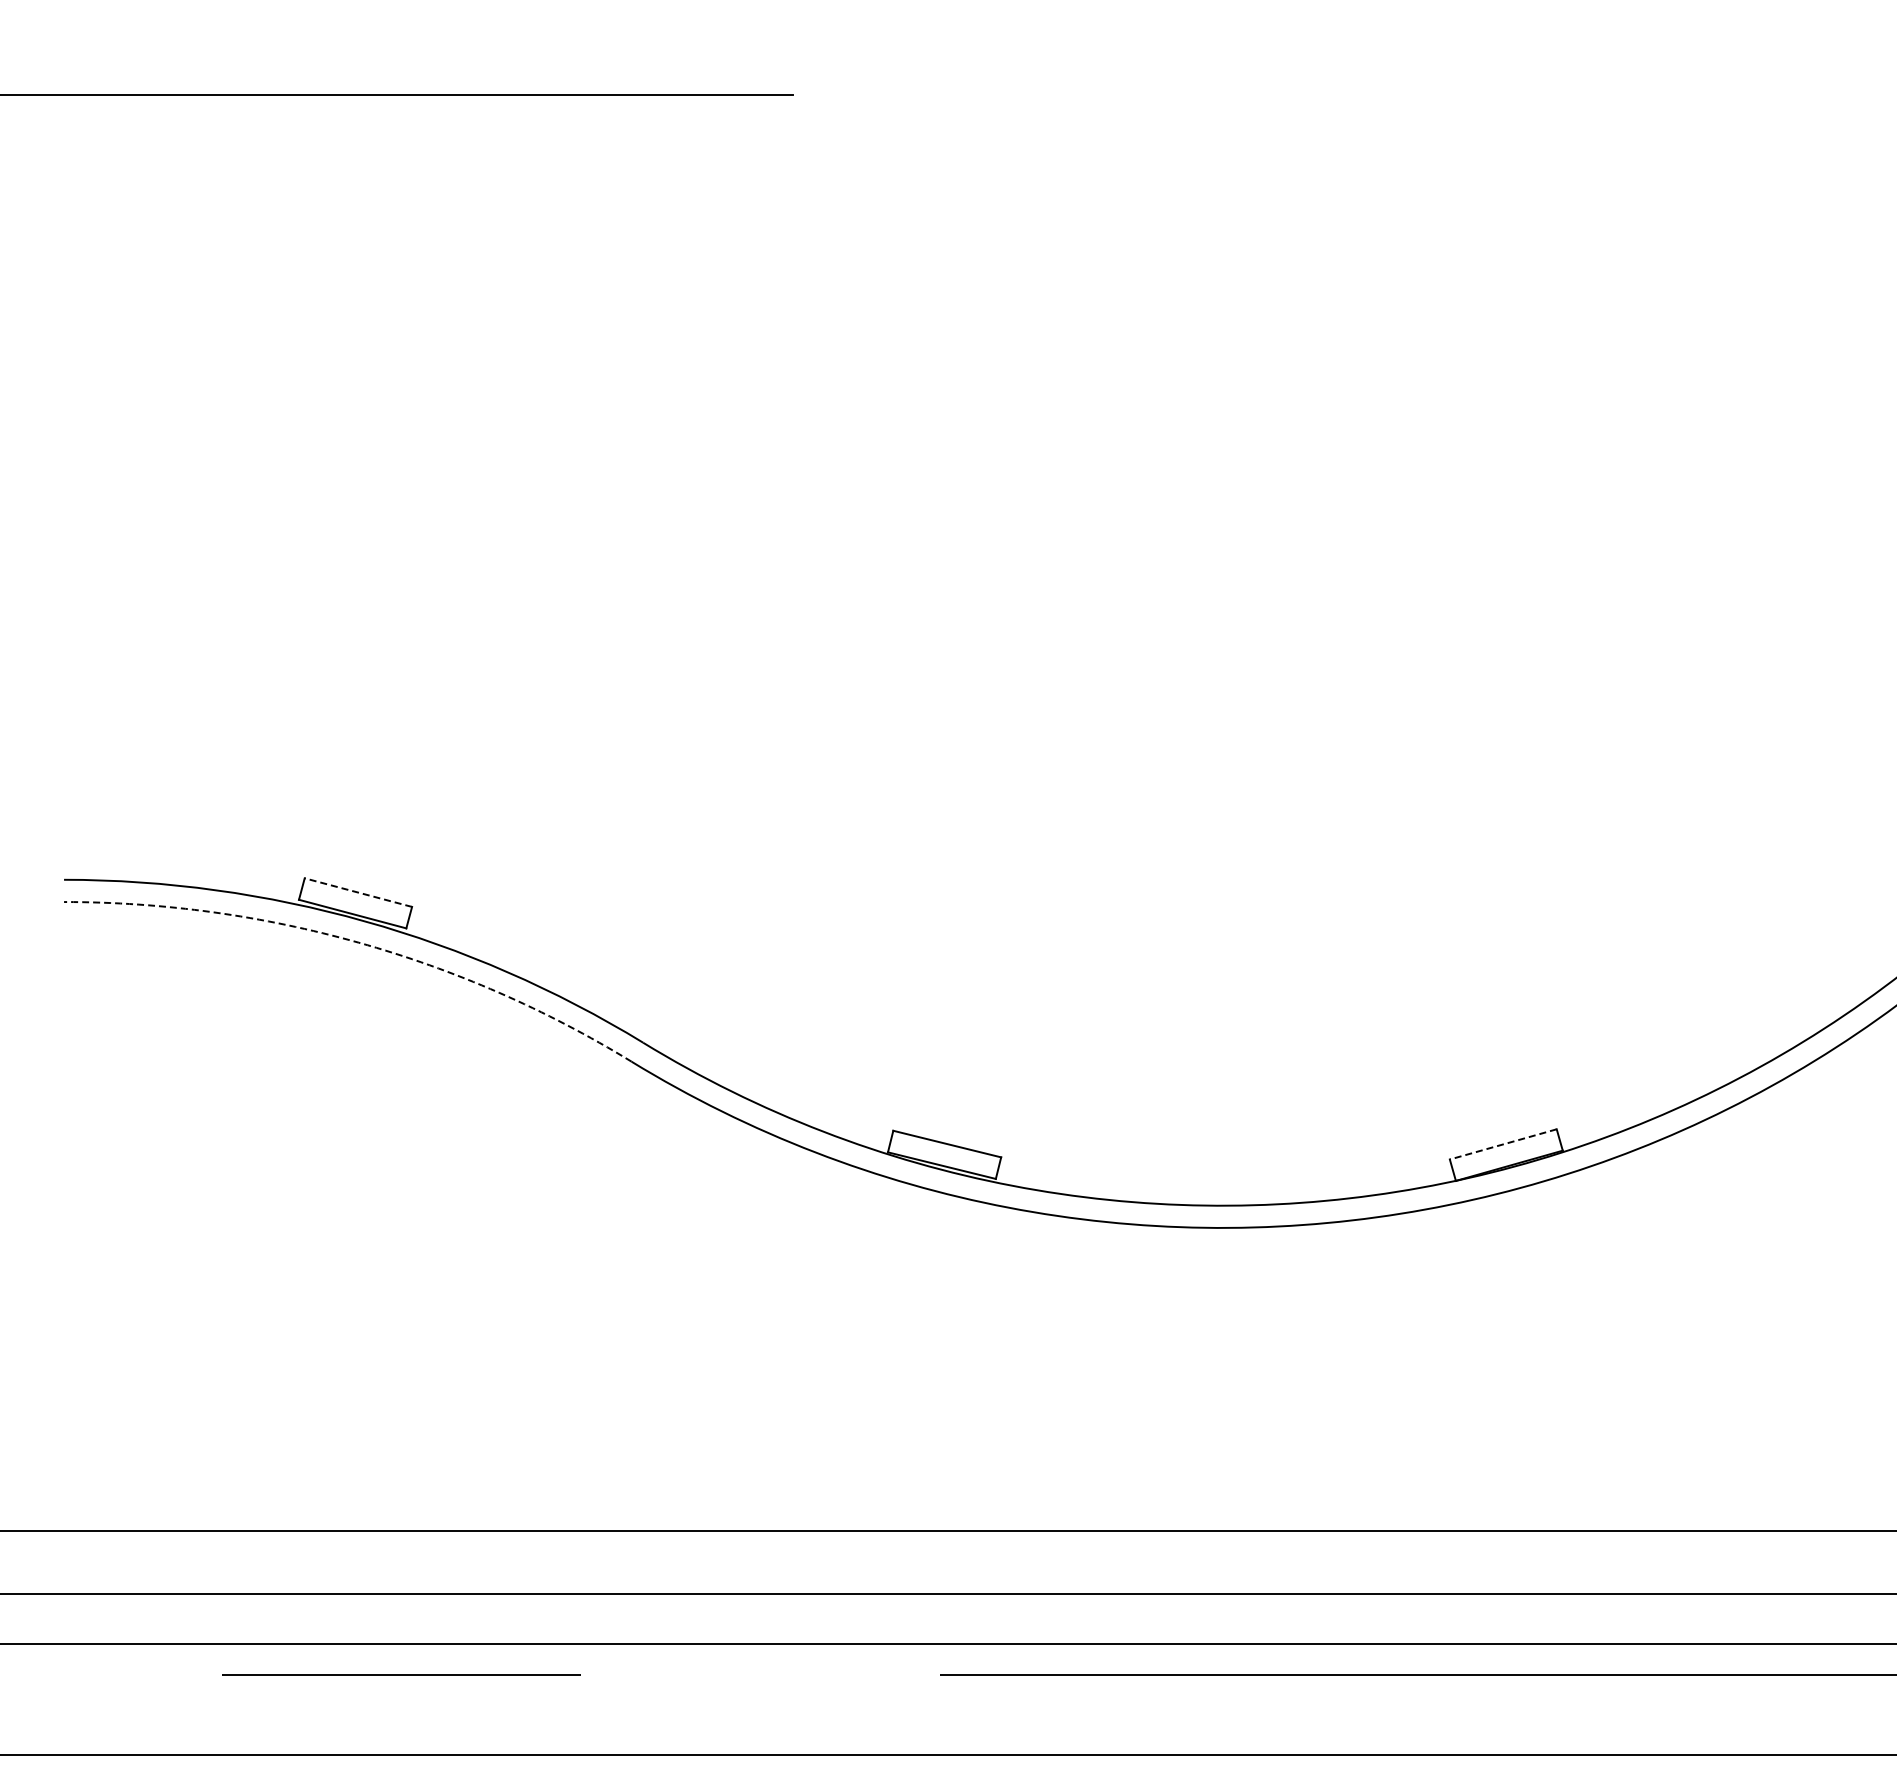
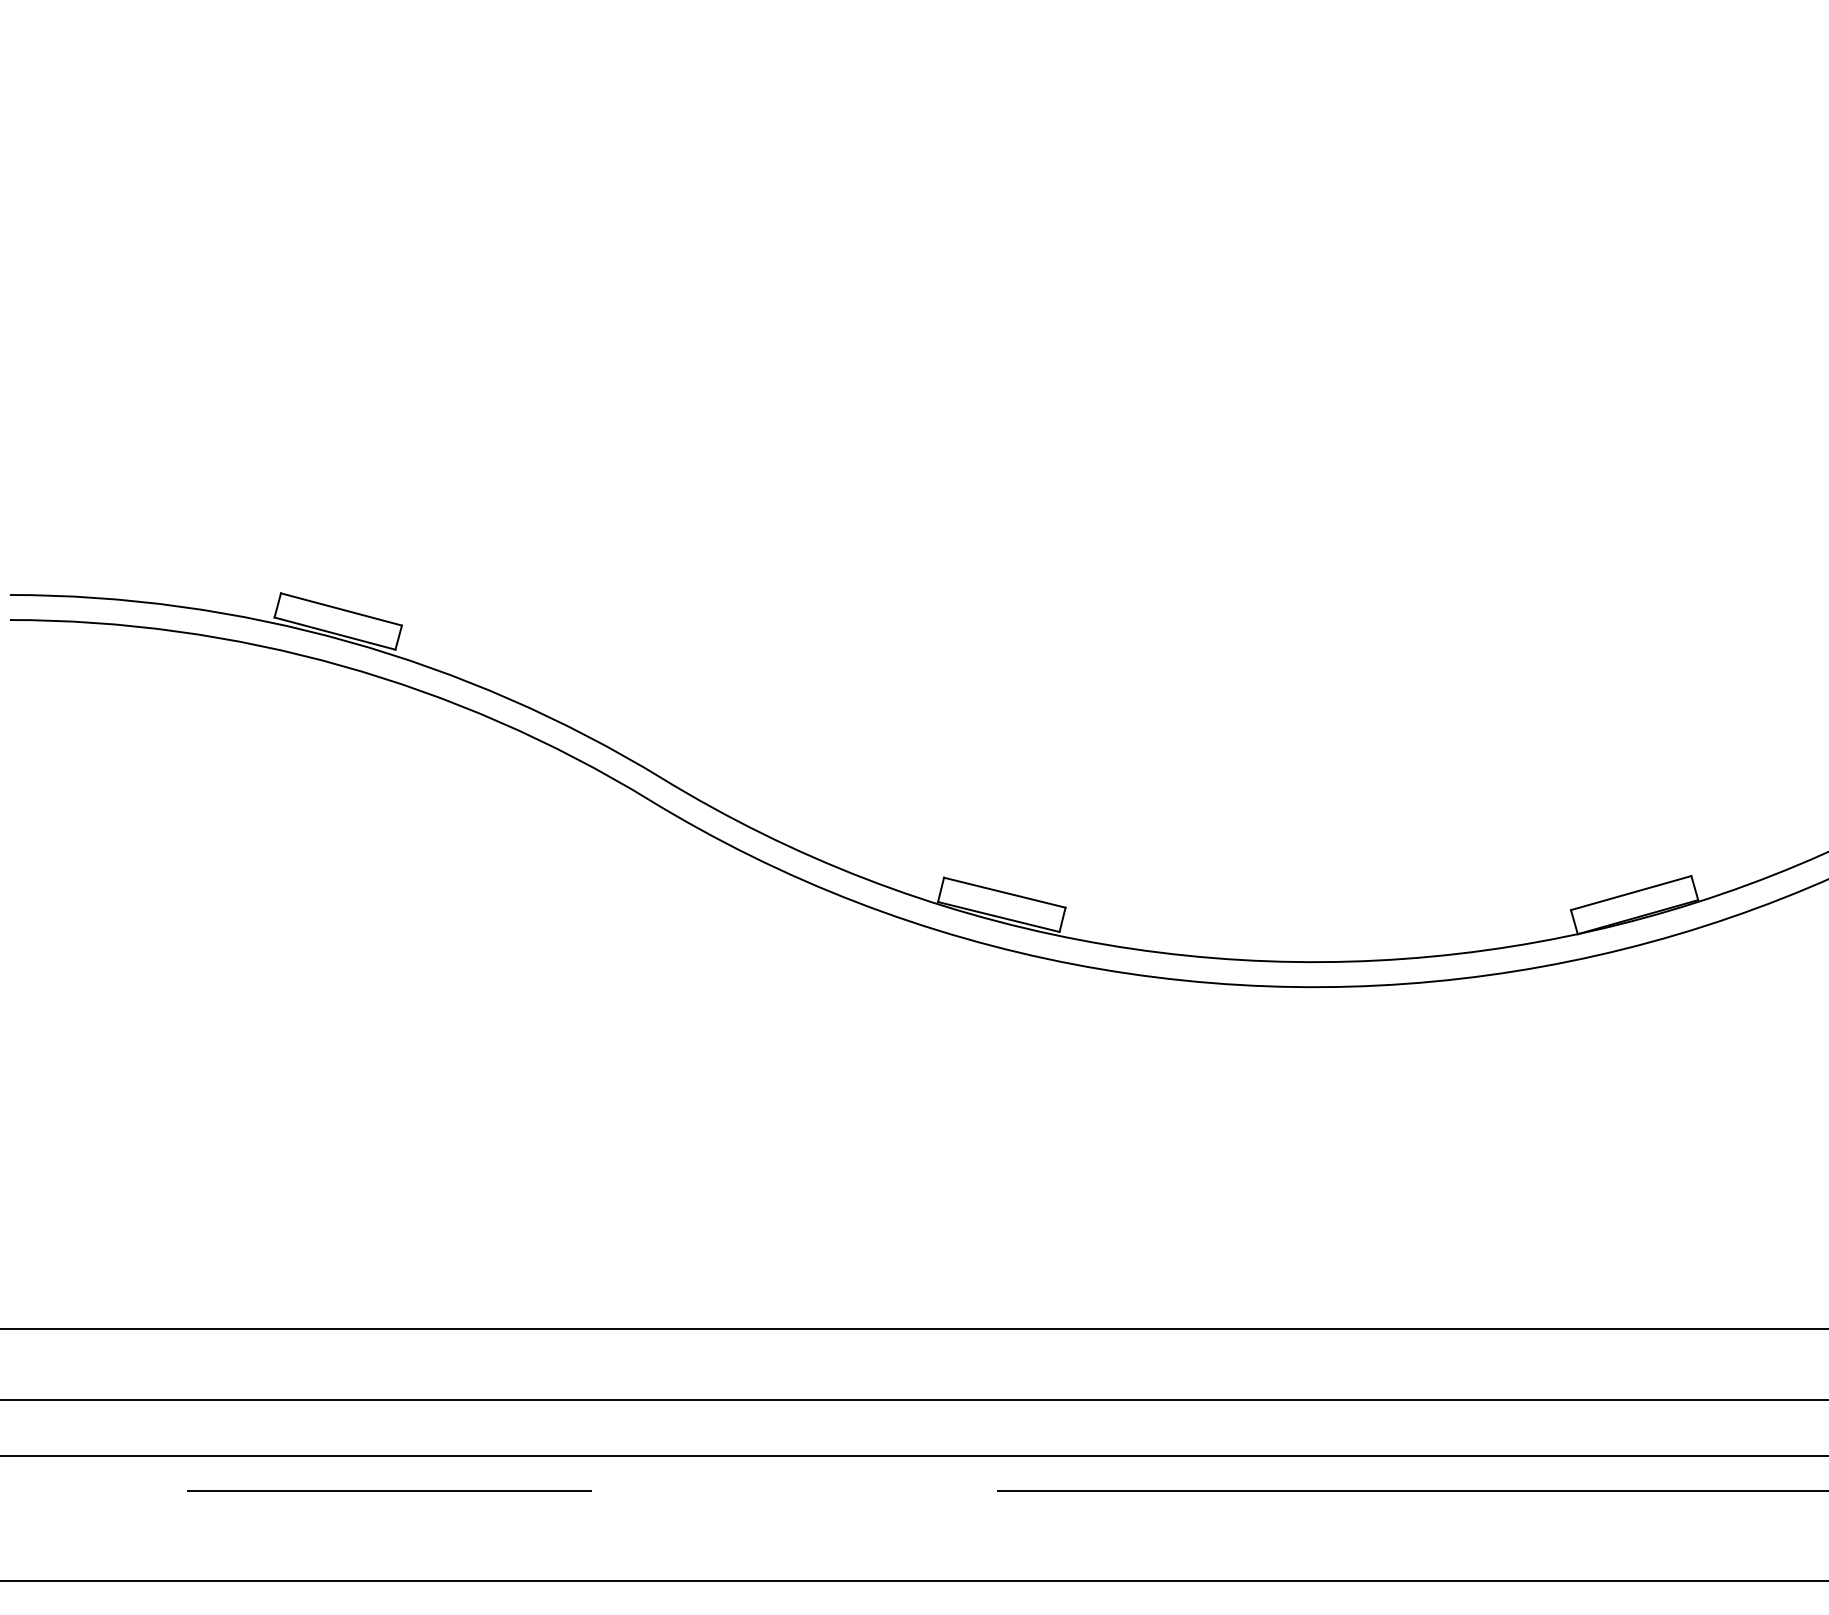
line: (358, 892) -> (341, 609), dashed -> solid
arc: (358, 942) -> (341, 665), dashed -> solid
line: (1503, 1144) -> (1631, 893), dashed -> solid

